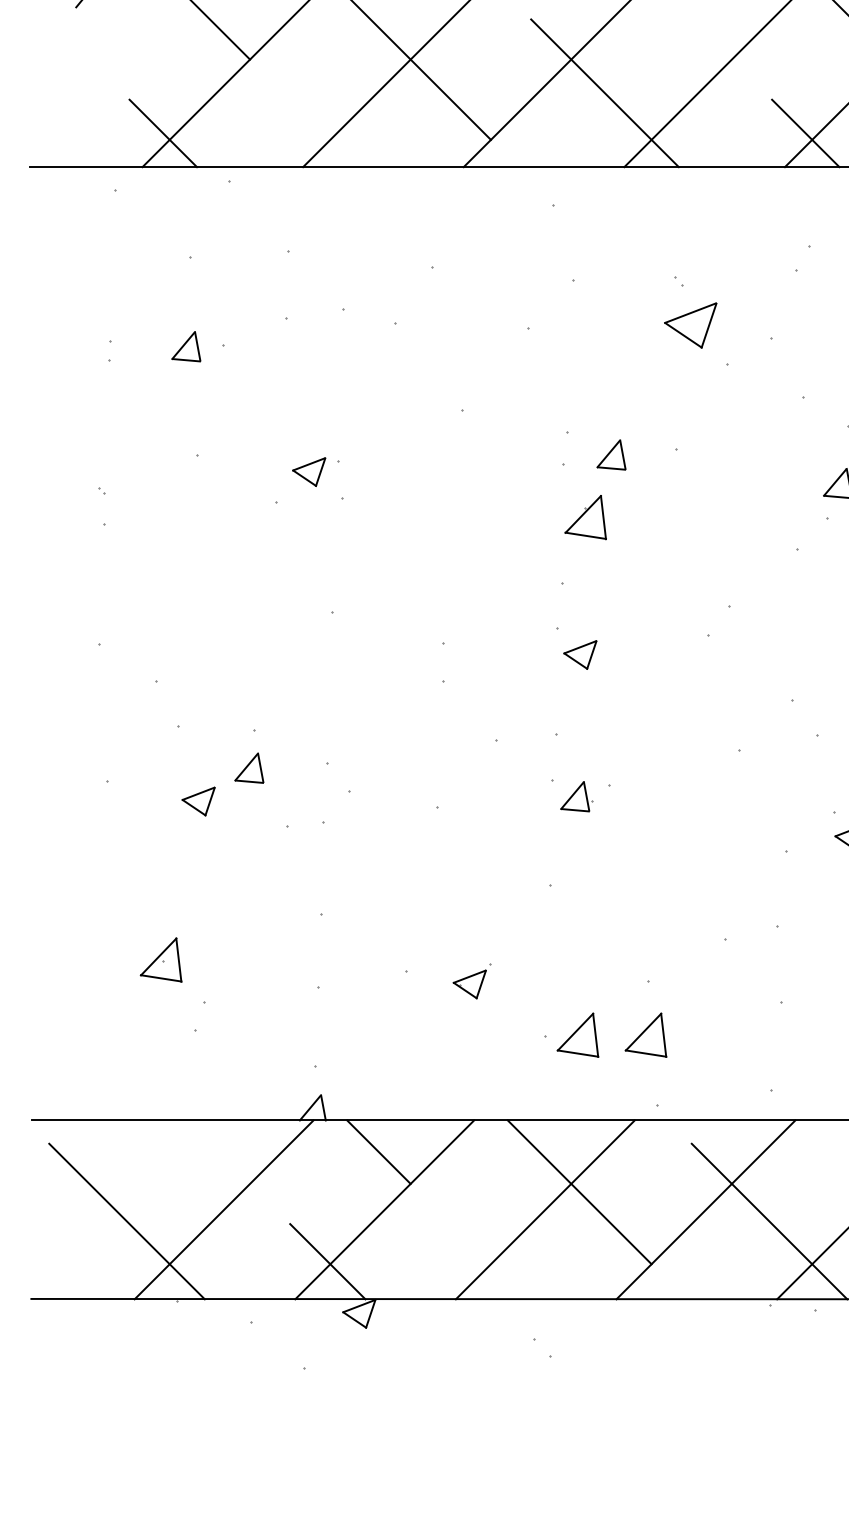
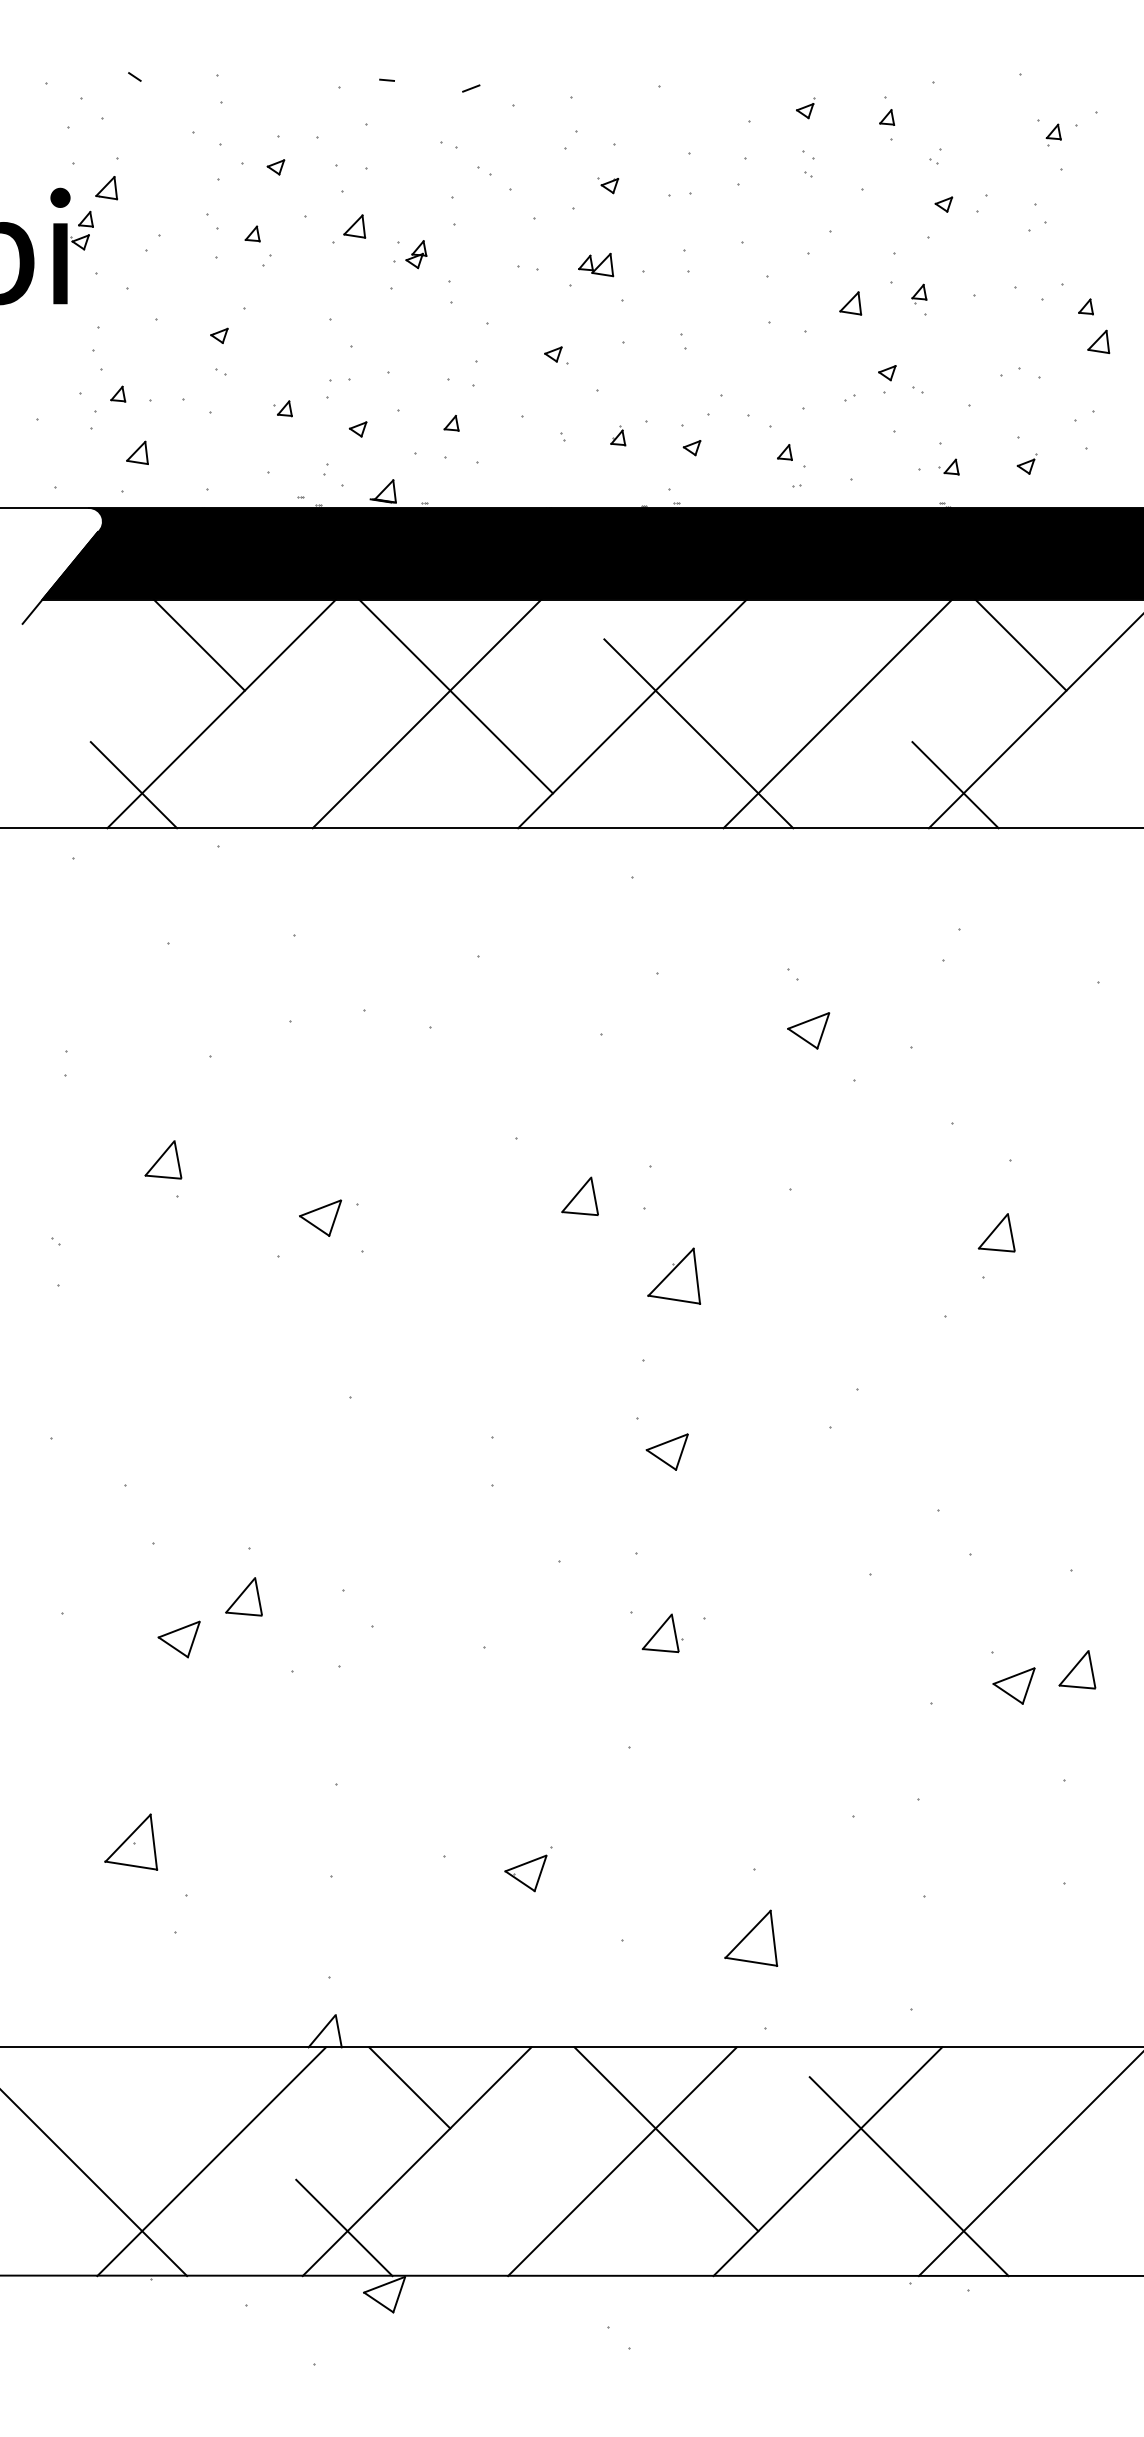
part: (690, 325) -> (808, 1030), size x0.62
part: (186, 346) -> (163, 1159), moved
part: (611, 454) -> (579, 1195), moved
part: (578, 1034) -> (664, 1937), removed

